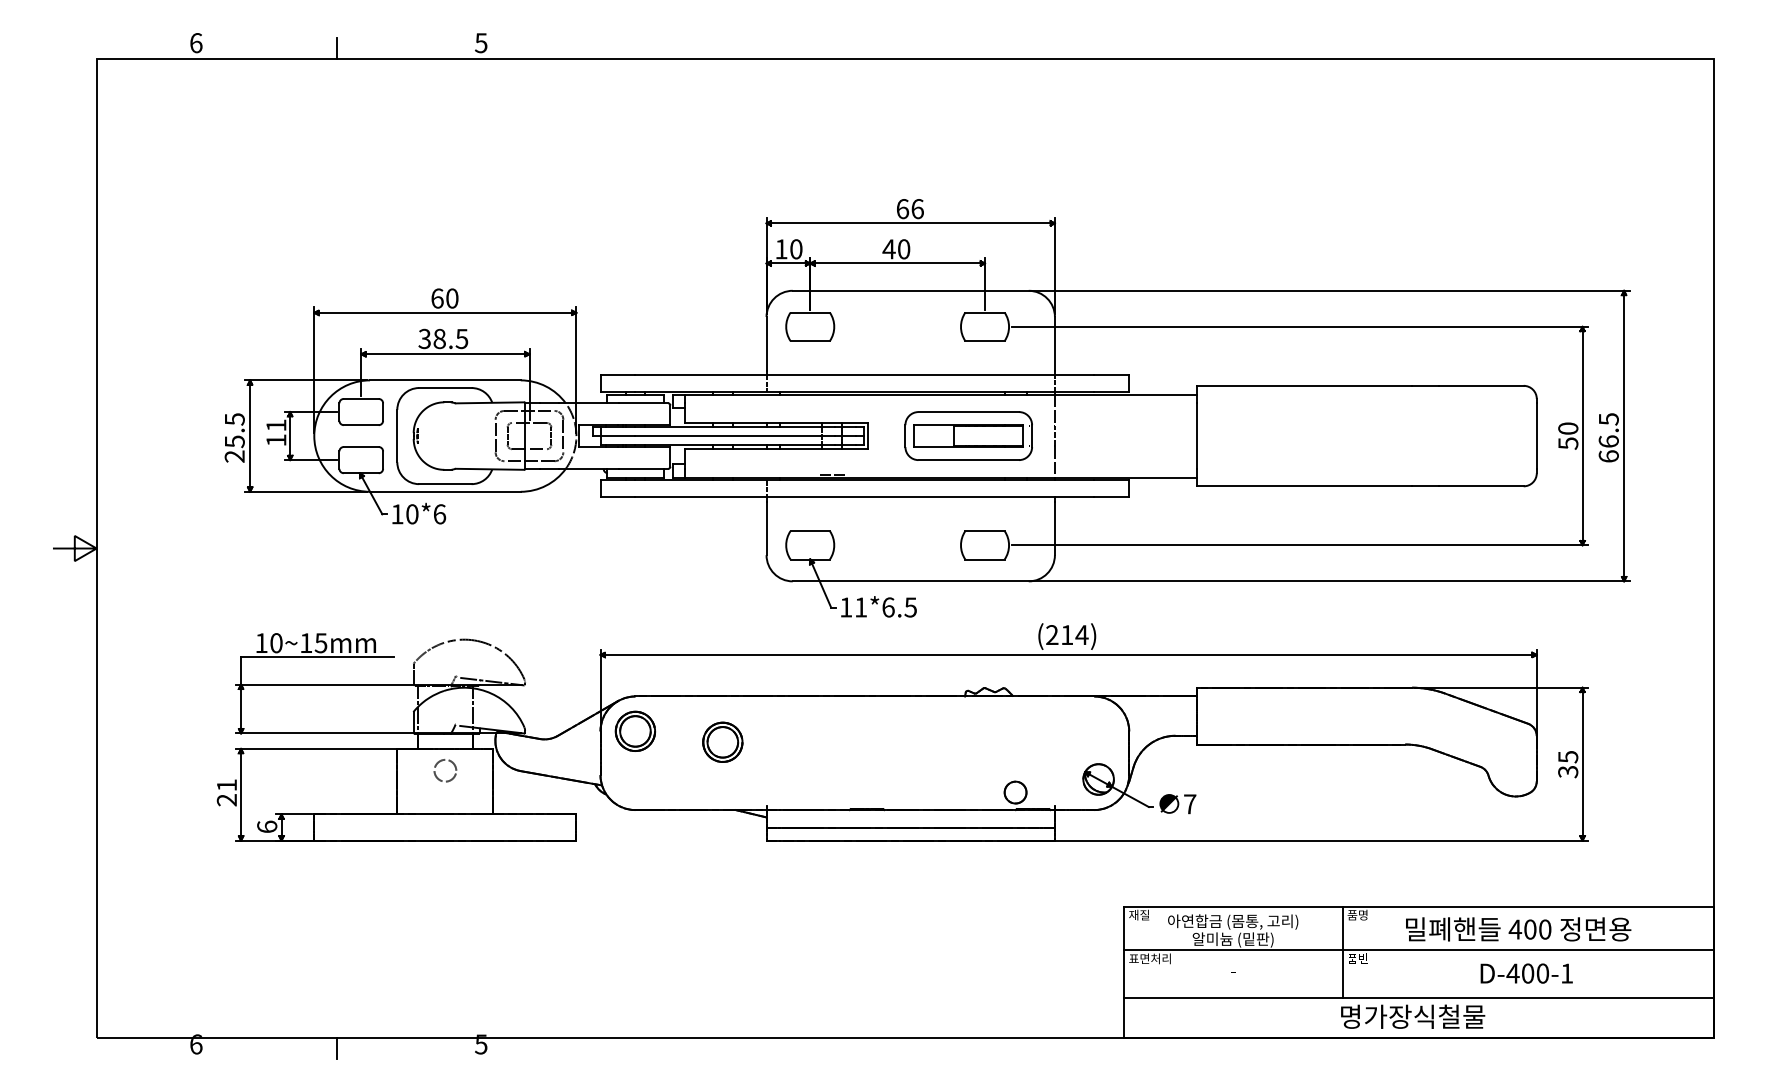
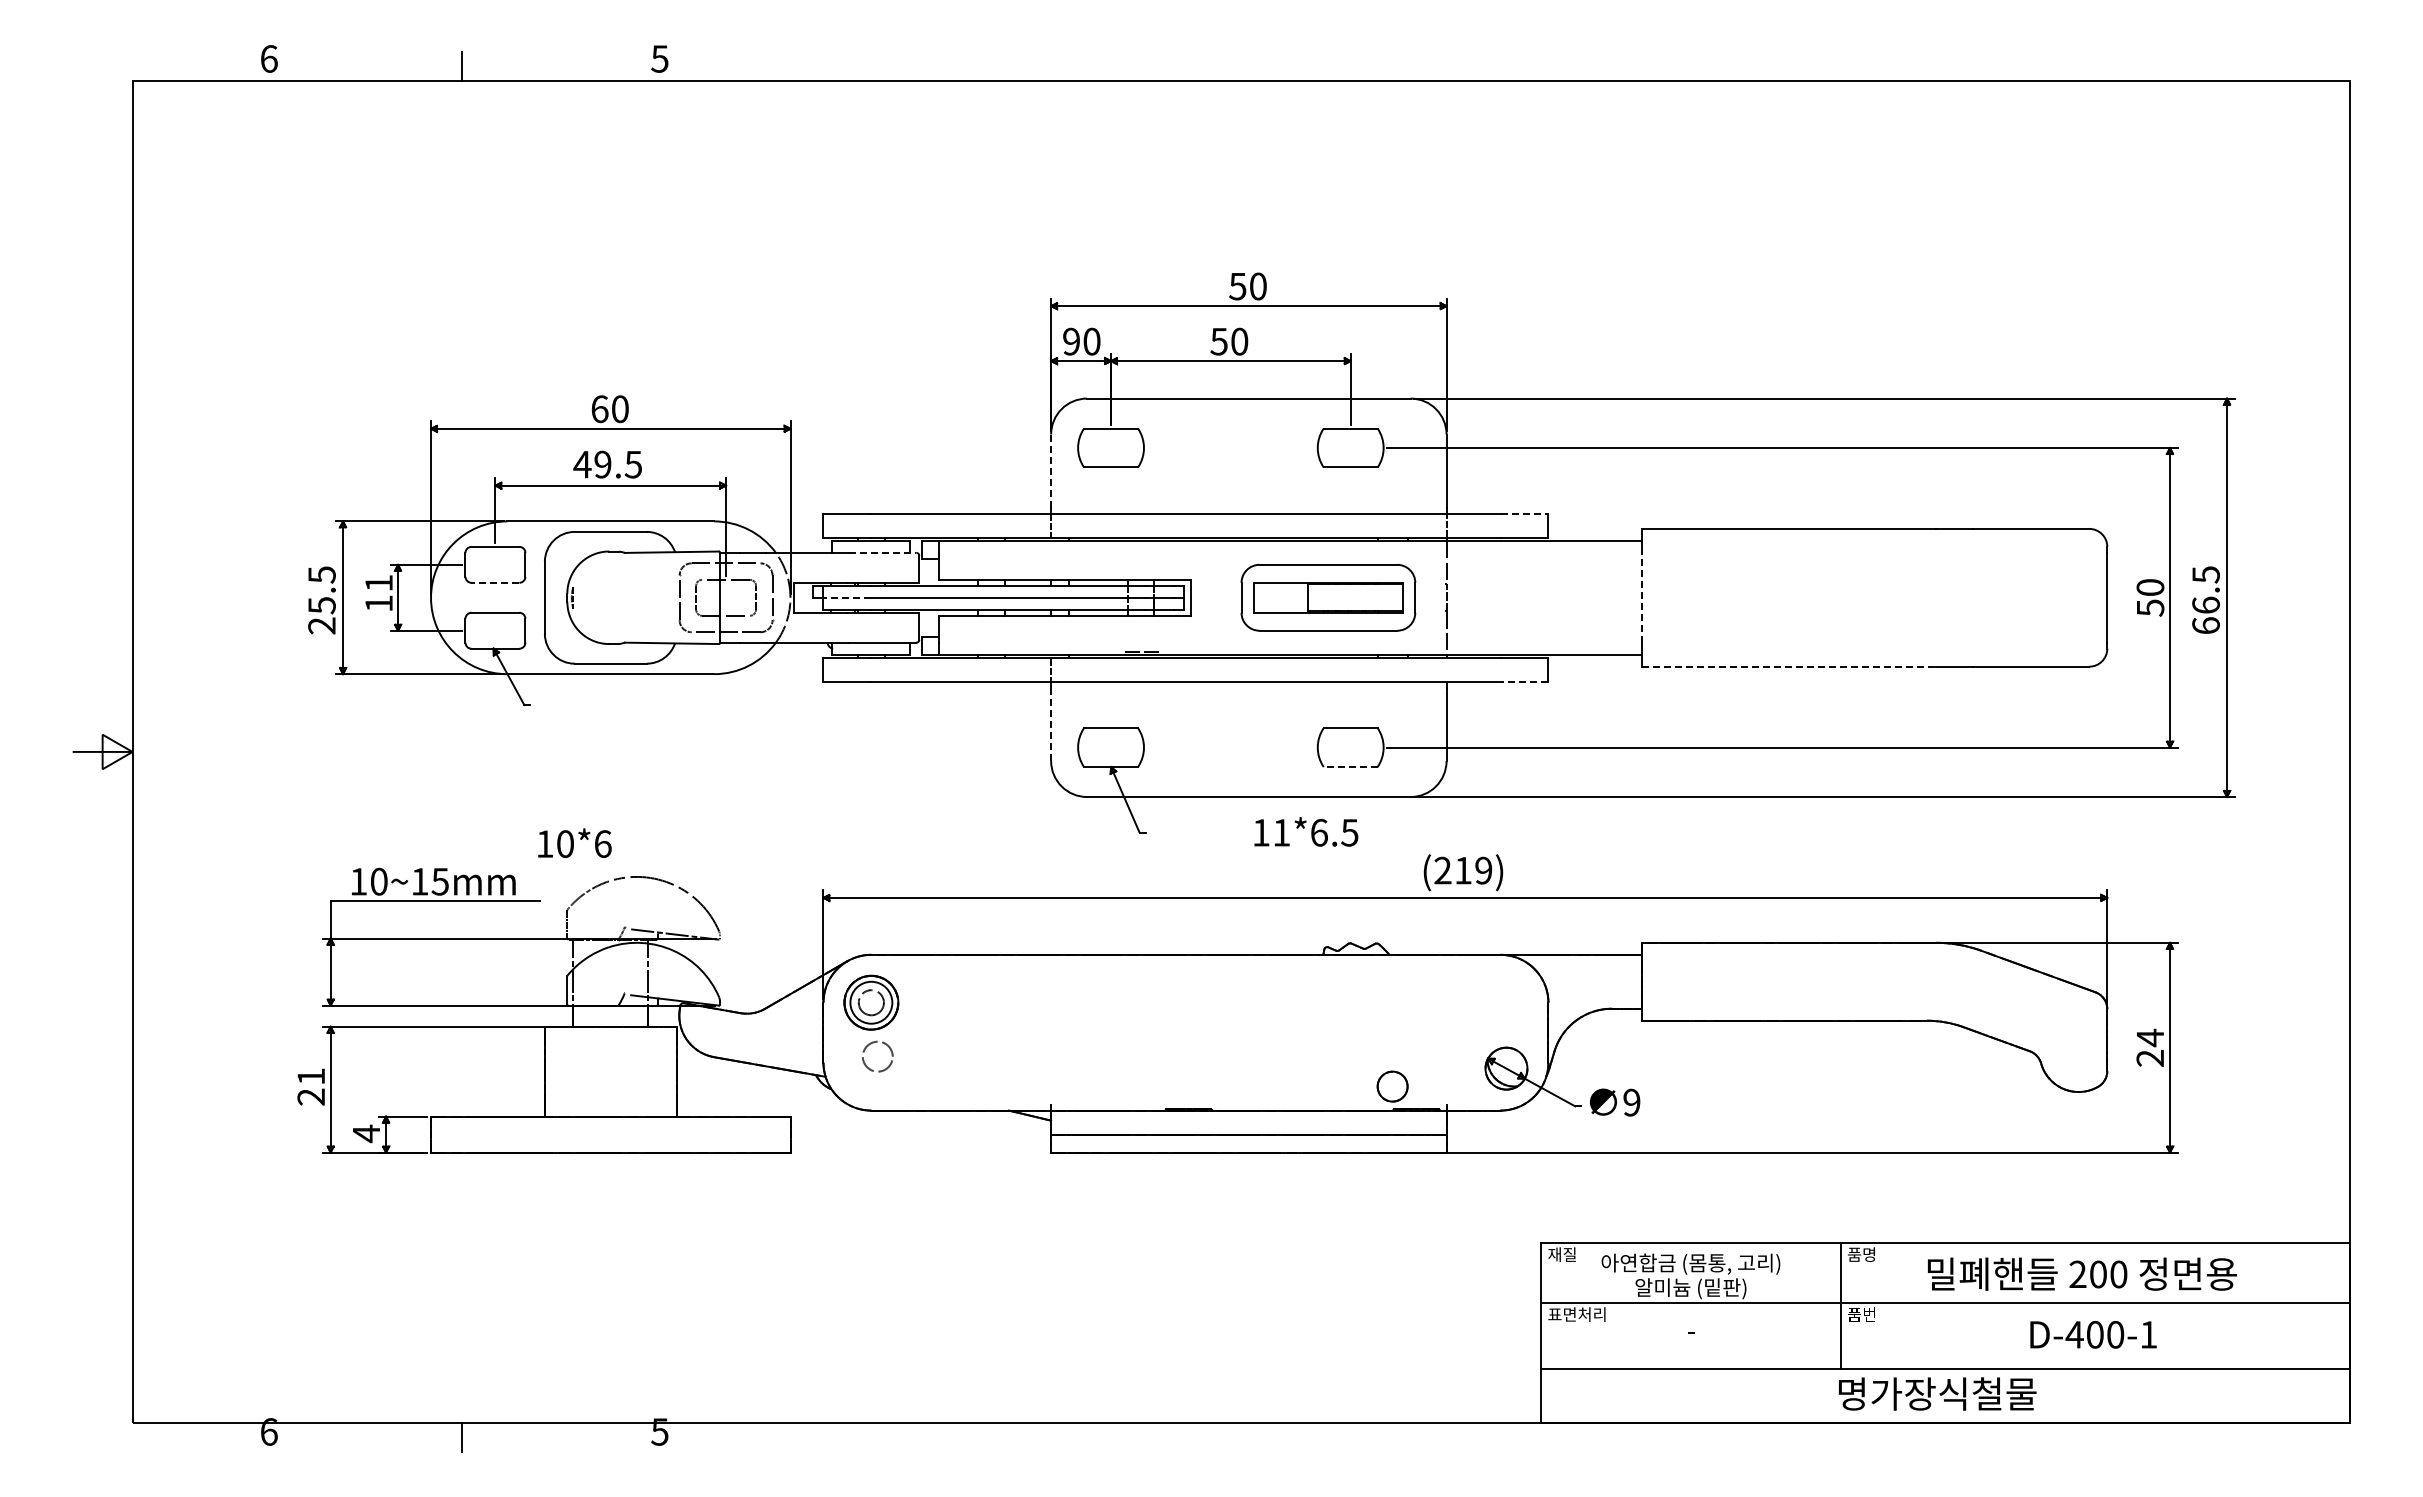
text: (909, 209) -> (1247, 286), 66 -> 50
text: (781, 249) -> (1071, 341), 10 -> 90
text: (889, 249) -> (1219, 341), 40 -> 50
text: (432, 338) -> (592, 464), 38.5 -> 49.5
line: (766, 343) -> (1051, 471), solid -> dashed
line: (1111, 374) -> (1524, 513), solid -> dashed
line: (643, 403) -> (882, 552), solid -> dashed
line: (361, 424) -> (495, 582), solid -> dashed
line: (618, 435) -> (847, 597), solid -> dashed
line: (1197, 435) -> (1641, 597), solid -> dashed
line: (1305, 486) -> (1789, 666), solid -> dashed
line: (1111, 497) -> (1524, 681), solid -> dashed
text: (418, 513) -> (574, 842), moved
line: (766, 528) -> (1051, 724), solid -> dashed
line: (984, 559) -> (1350, 767), solid -> dashed
text: (879, 606) -> (1306, 831), moved
text: (1081, 634) -> (1483, 870), (214) -> (219)
circle: (635, 731) -> (871, 1002), size x0.6
part: (723, 742) -> (991, 1017), removed
part: (440, 761) -> (871, 1044), moved
text: (1568, 764) -> (2150, 1047), 35 -> 24
text: (1189, 804) -> (1631, 1102), 7 -> 9
text: (267, 826) -> (366, 1133), 6 -> 4
text: (1515, 928) -> (2077, 1273), 400 -> 200

